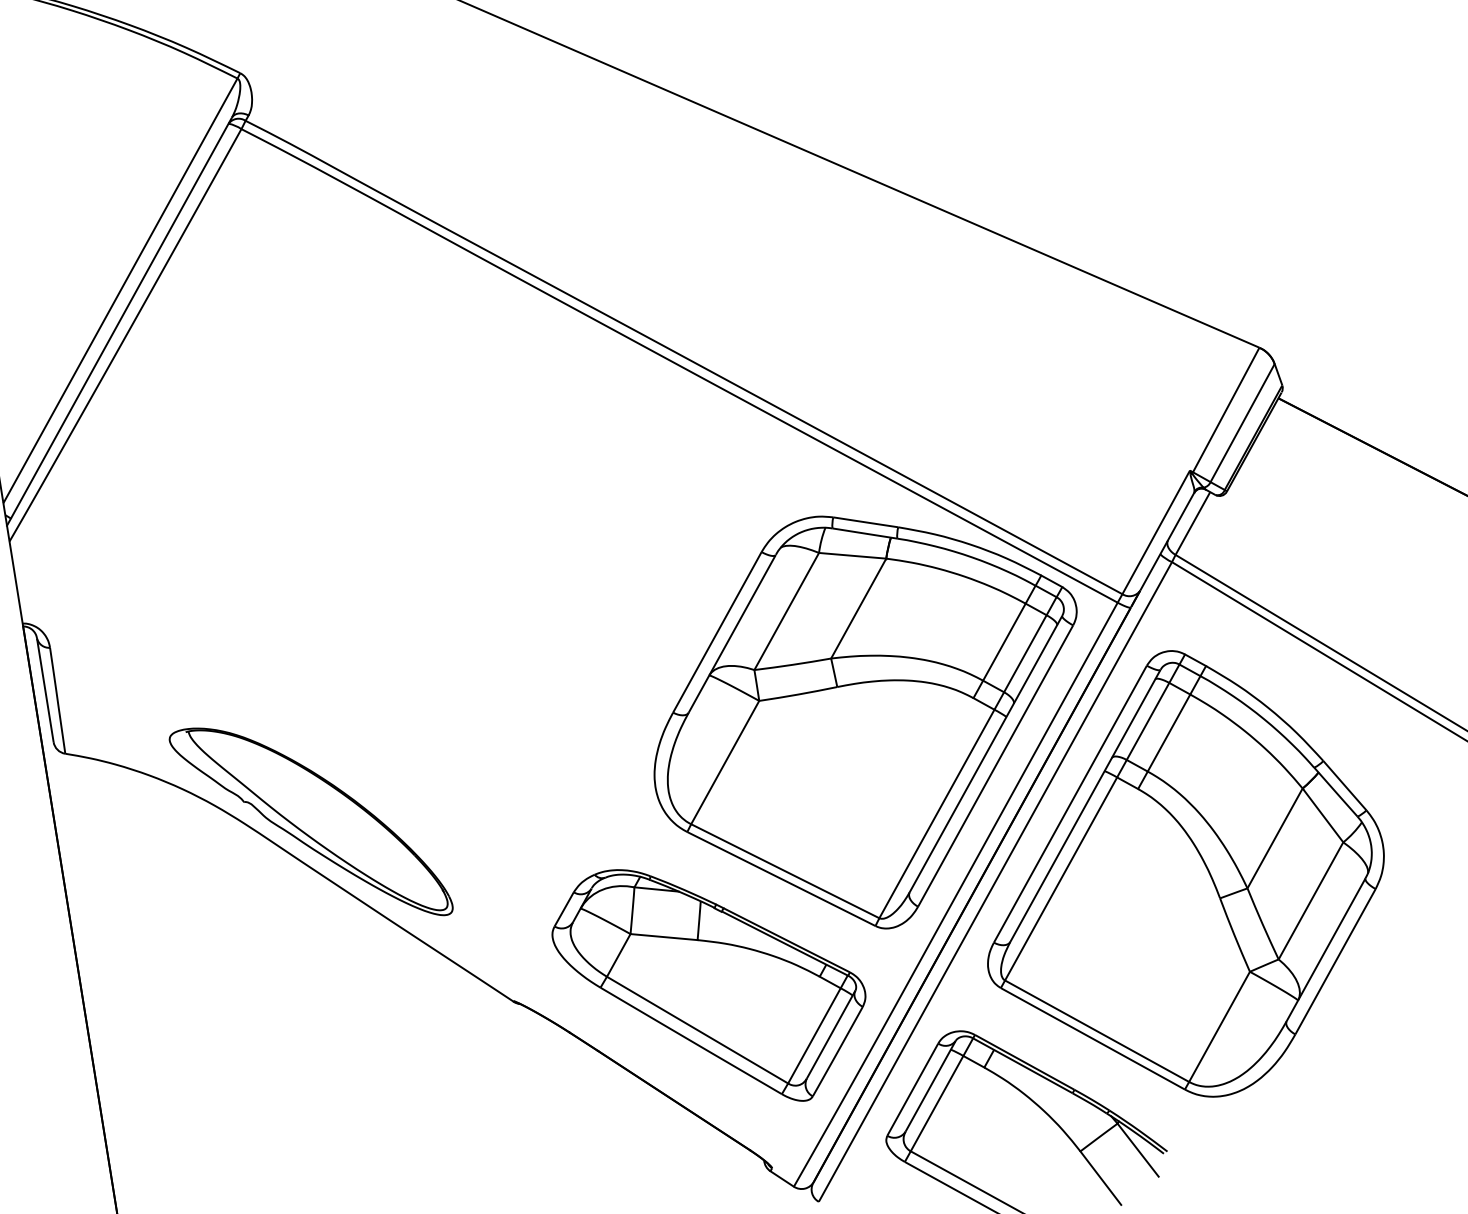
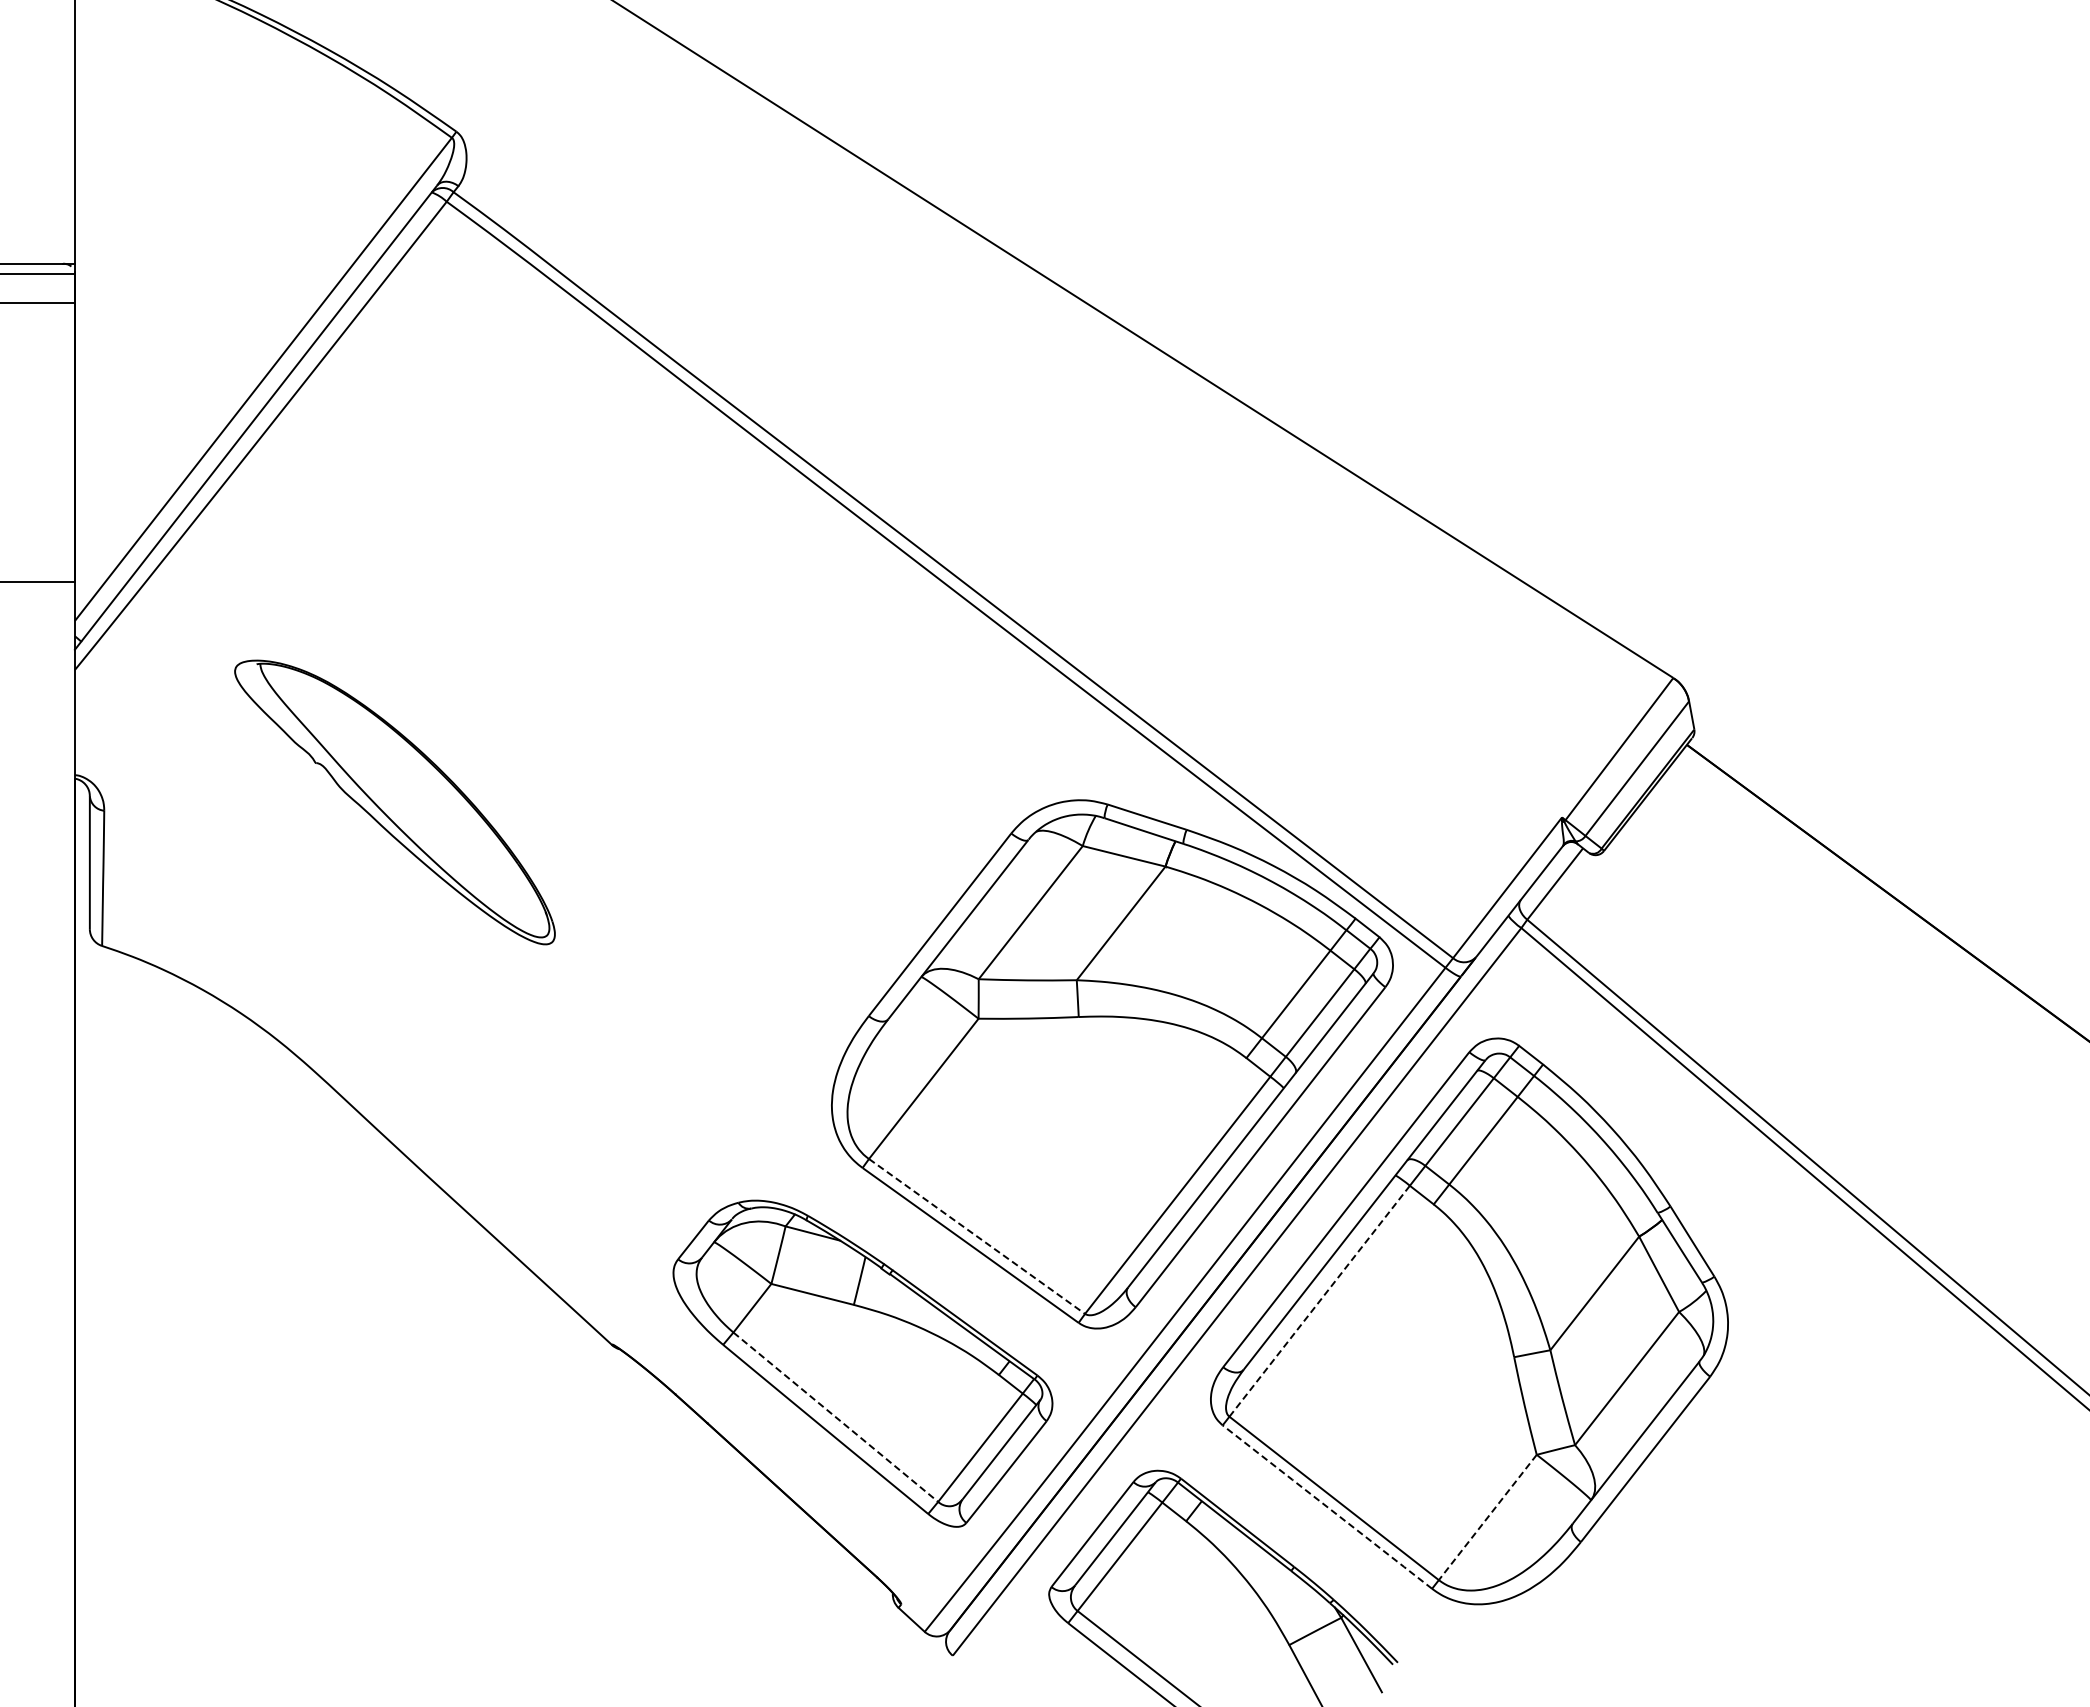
part: (310, 823) -> (394, 802), moved
line: (785, 871) -> (977, 1236), solid -> dashed
line: (1061, 879) -> (1319, 1301), solid -> dashed
line: (1219, 1026) -> (1487, 1517), solid -> dashed
line: (697, 1030) -> (835, 1417), solid -> dashed
line: (1092, 1038) -> (1327, 1506), solid -> dashed

